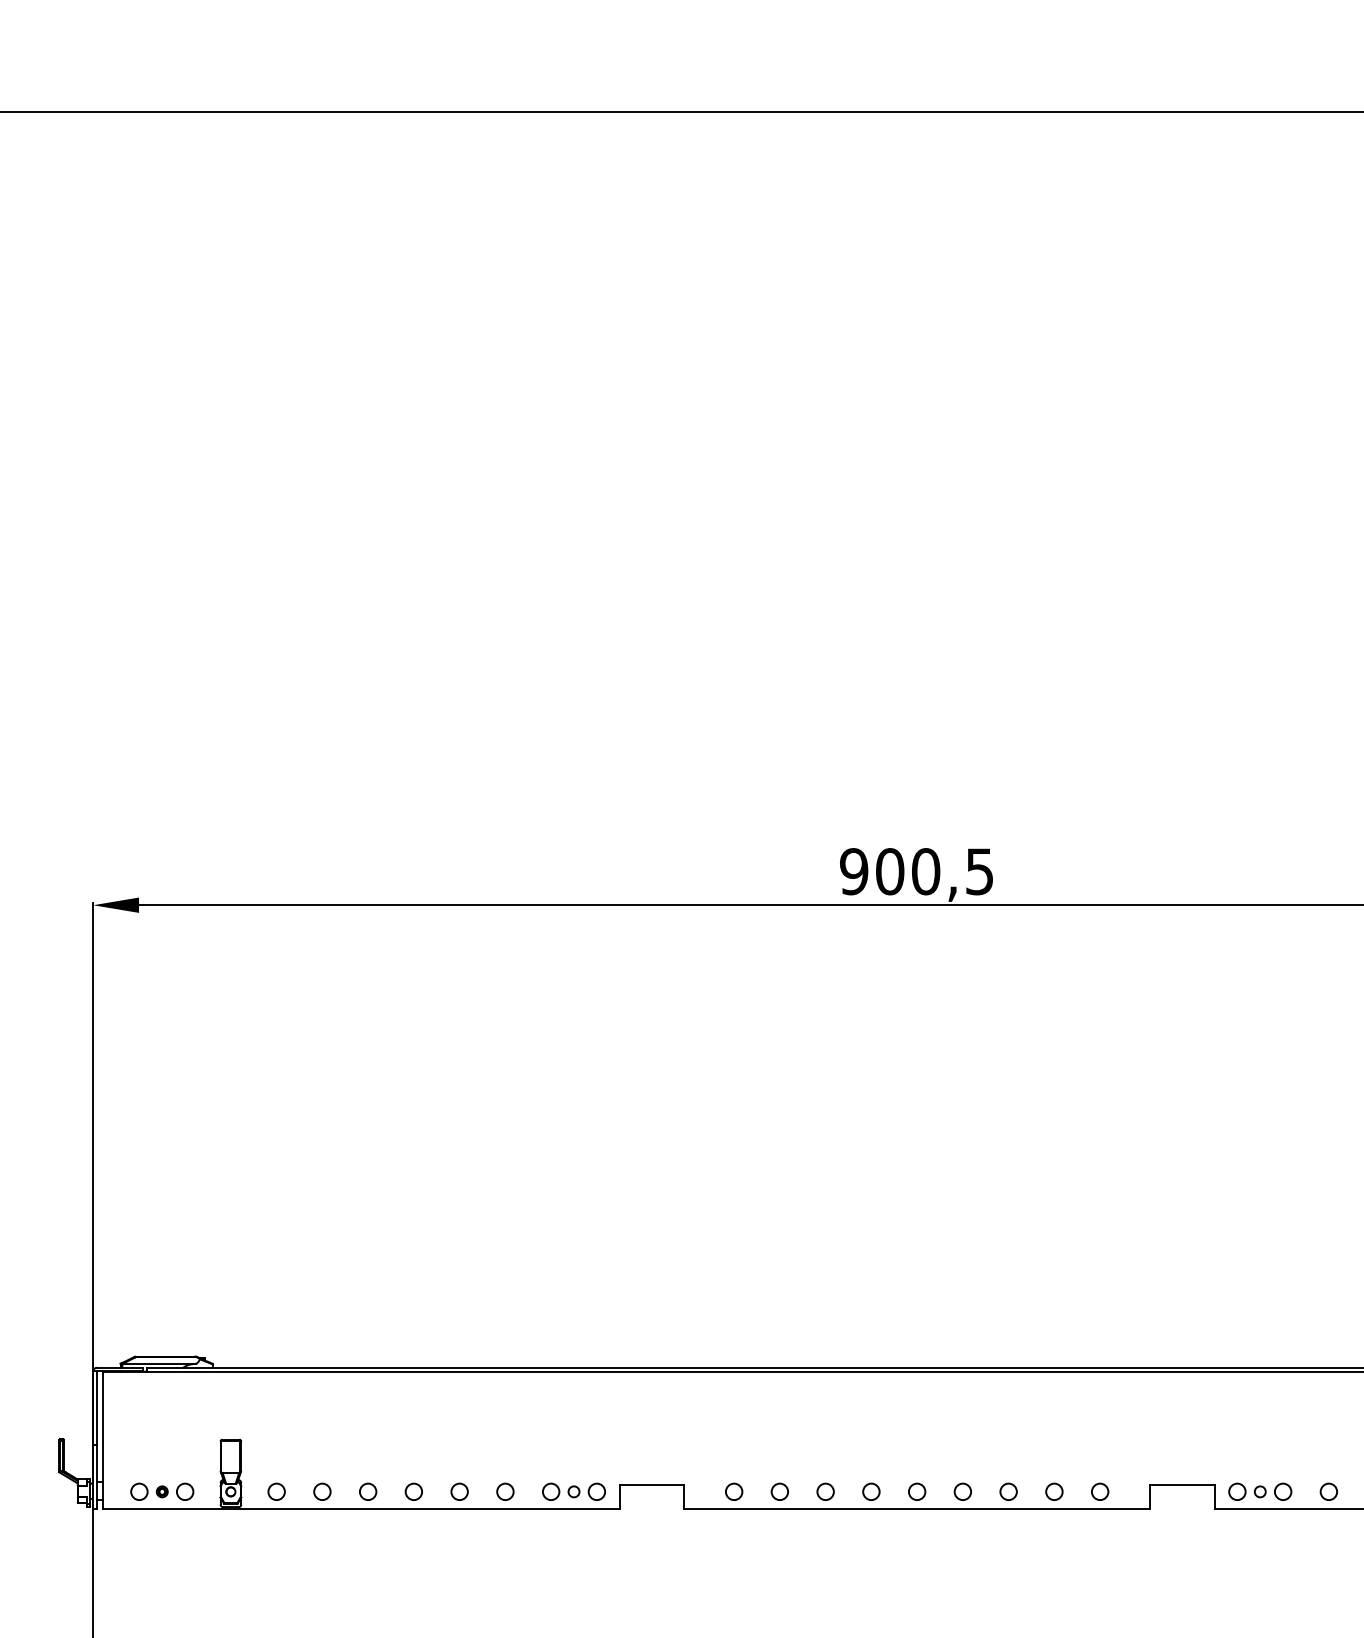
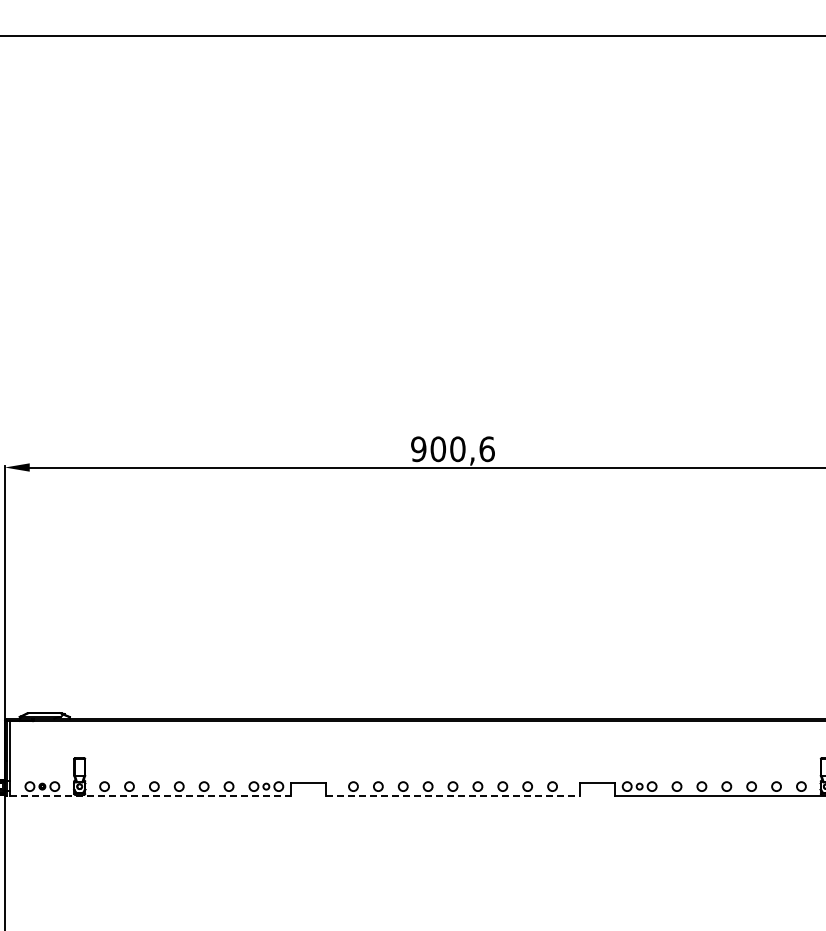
text: (978, 872) -> (486, 449), 900,5 -> 900,6
line: (361, 1509) -> (150, 796), solid -> dashed
line: (918, 1509) -> (453, 796), solid -> dashed

